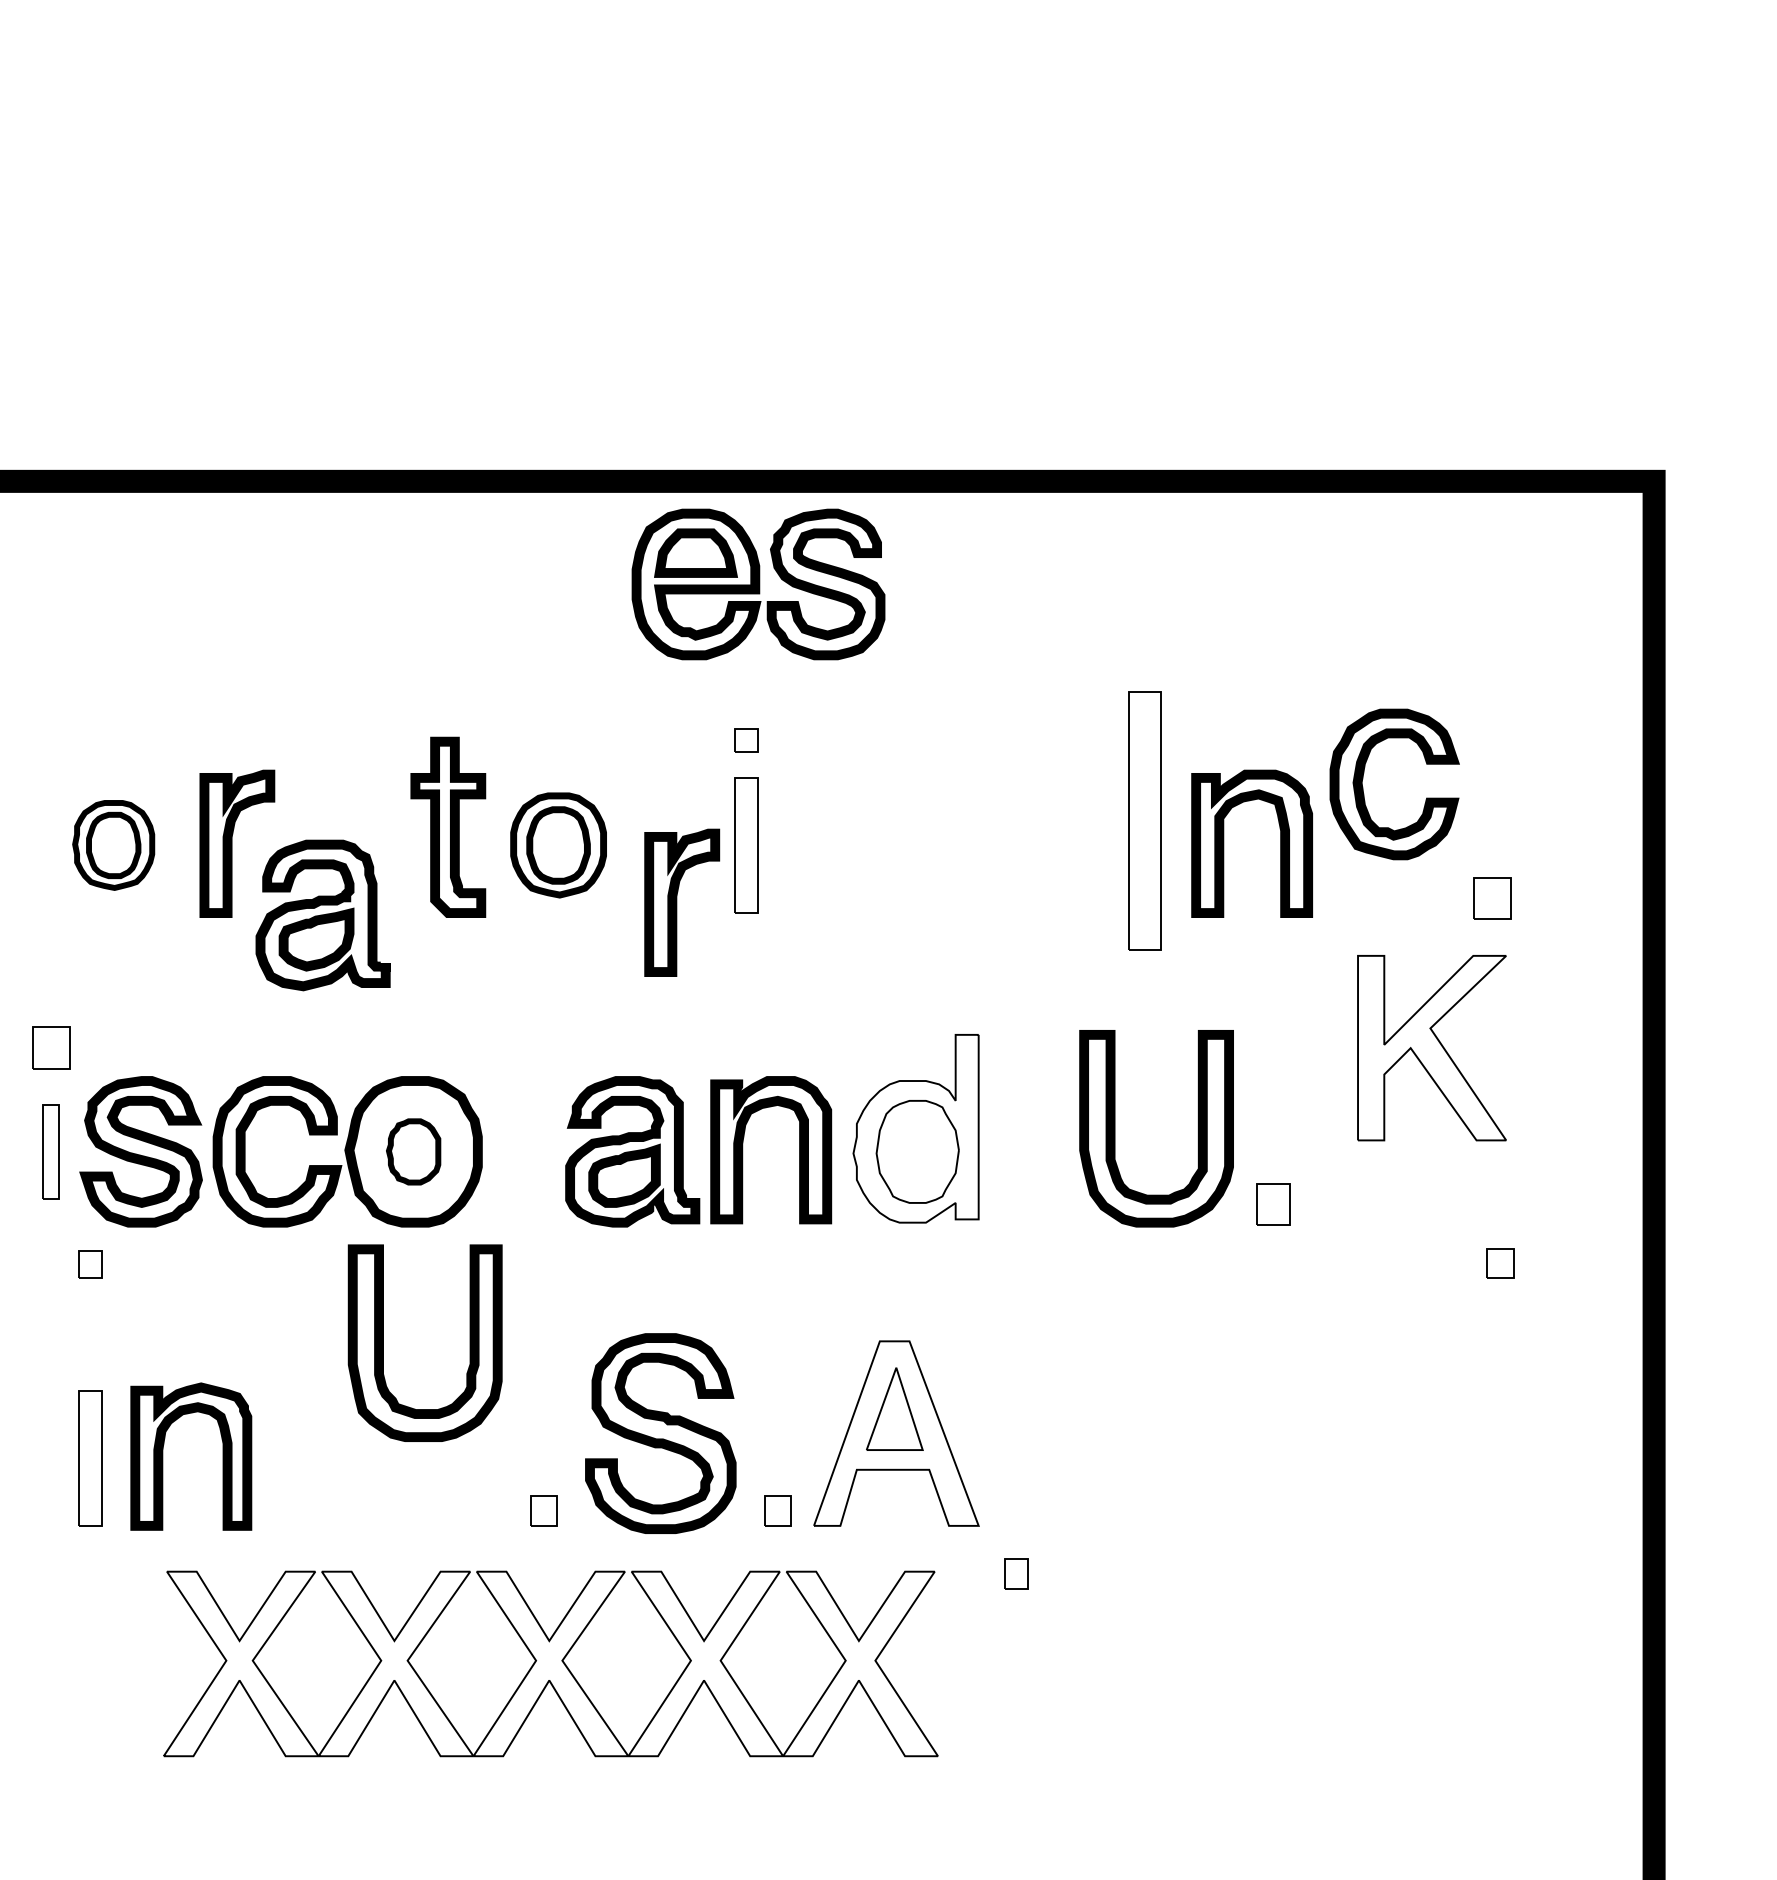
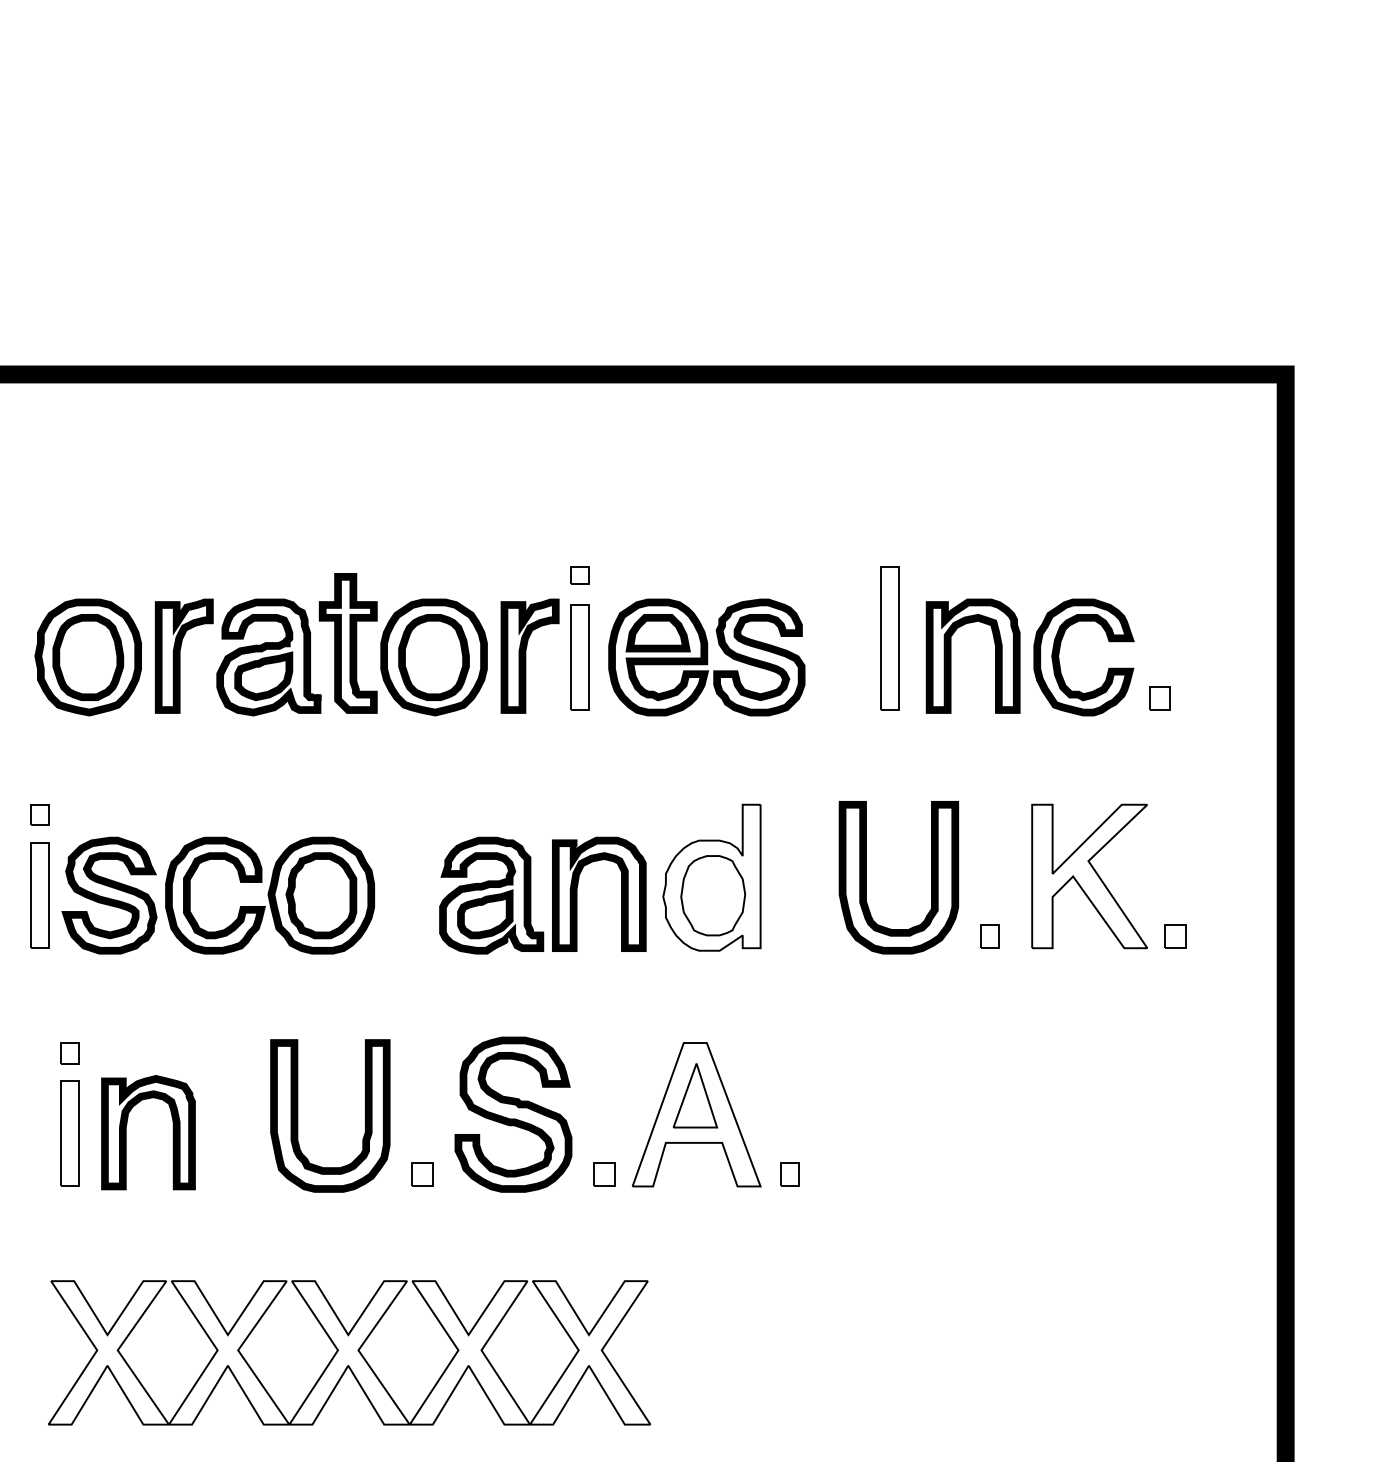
part: (758, 584) -> (706, 657), moved
part: (1363, 787) -> (1059, 659), moved
part: (1145, 820) -> (890, 638), size x0.71
part: (113, 845) -> (88, 657), size x1.67
part: (558, 845) -> (433, 657), size x1.43
part: (1492, 897) -> (1160, 697), size x0.71
part: (682, 902) -> (530, 655), moved
part: (322, 915) -> (268, 657), moved
part: (51, 1047) -> (39, 814), size x0.62
part: (1431, 1048) -> (1089, 876), moved
part: (51, 1151) -> (39, 895), size x1.43
part: (413, 1151) -> (321, 895), size x1.67
part: (1273, 1204) -> (989, 936), size x0.71
part: (1500, 1263) -> (1175, 936), moved
part: (90, 1264) -> (70, 1053), moved
part: (383, 1342) -> (297, 1115), moved
part: (1016, 1573) -> (790, 1174), moved
part: (550, 1663) -> (349, 1352), moved

